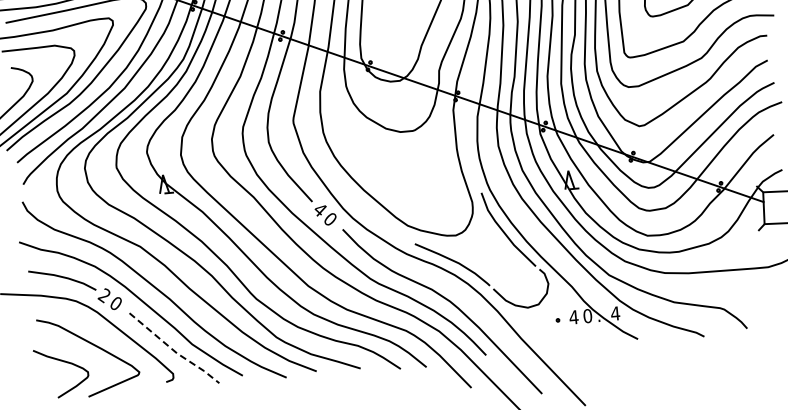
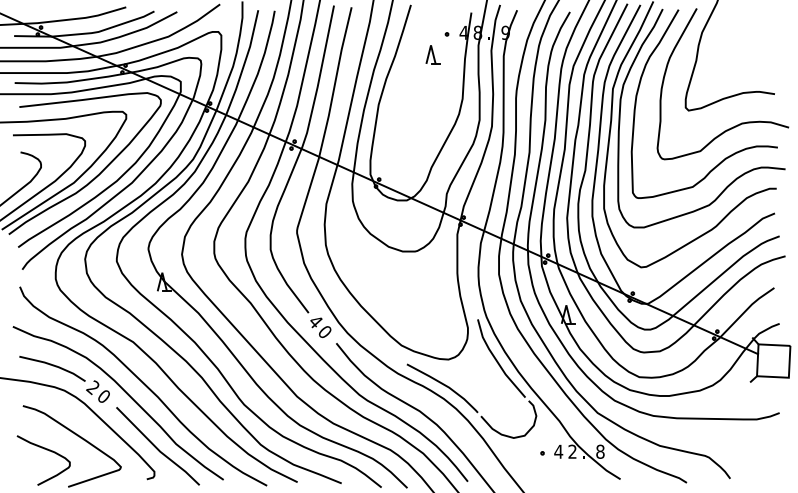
text: (614, 313) -> (599, 451), 4 -> 8
text: (587, 315) -> (572, 451), 0 -> 2
line: (174, 350) -> (157, 448), dashed -> solid

